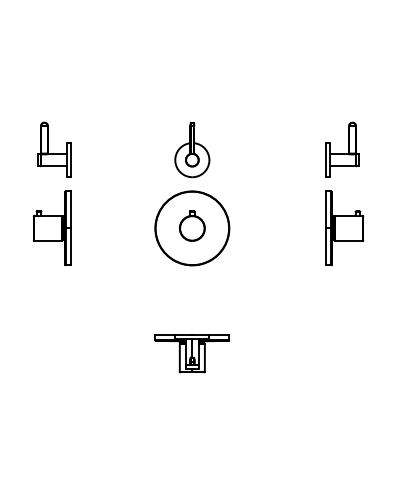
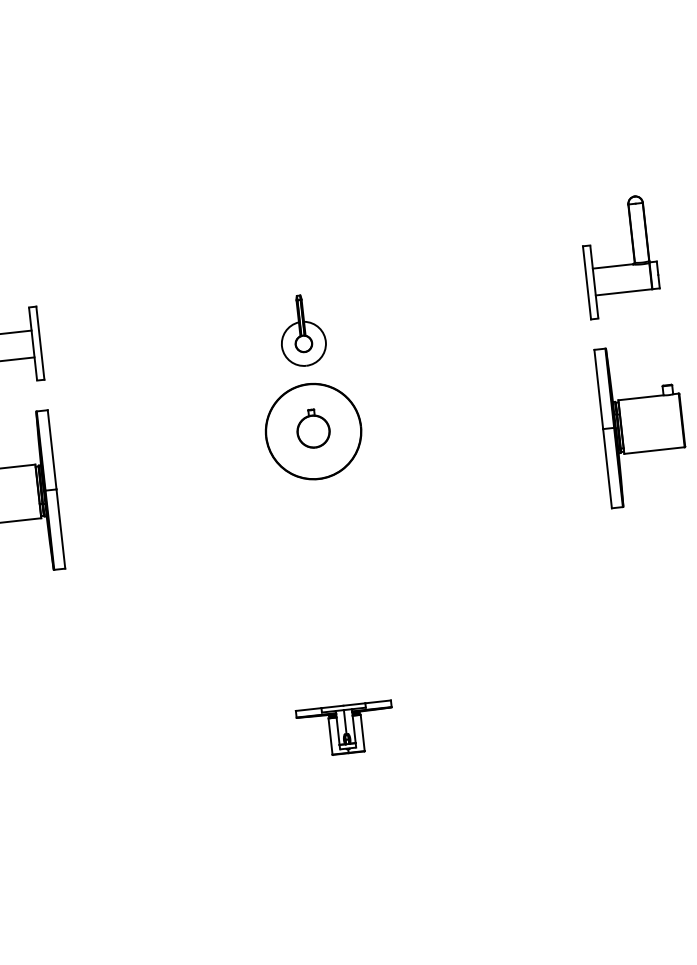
part: (192, 194) -> (308, 387), size x0.6
part: (191, 353) -> (344, 728), size x0.6

